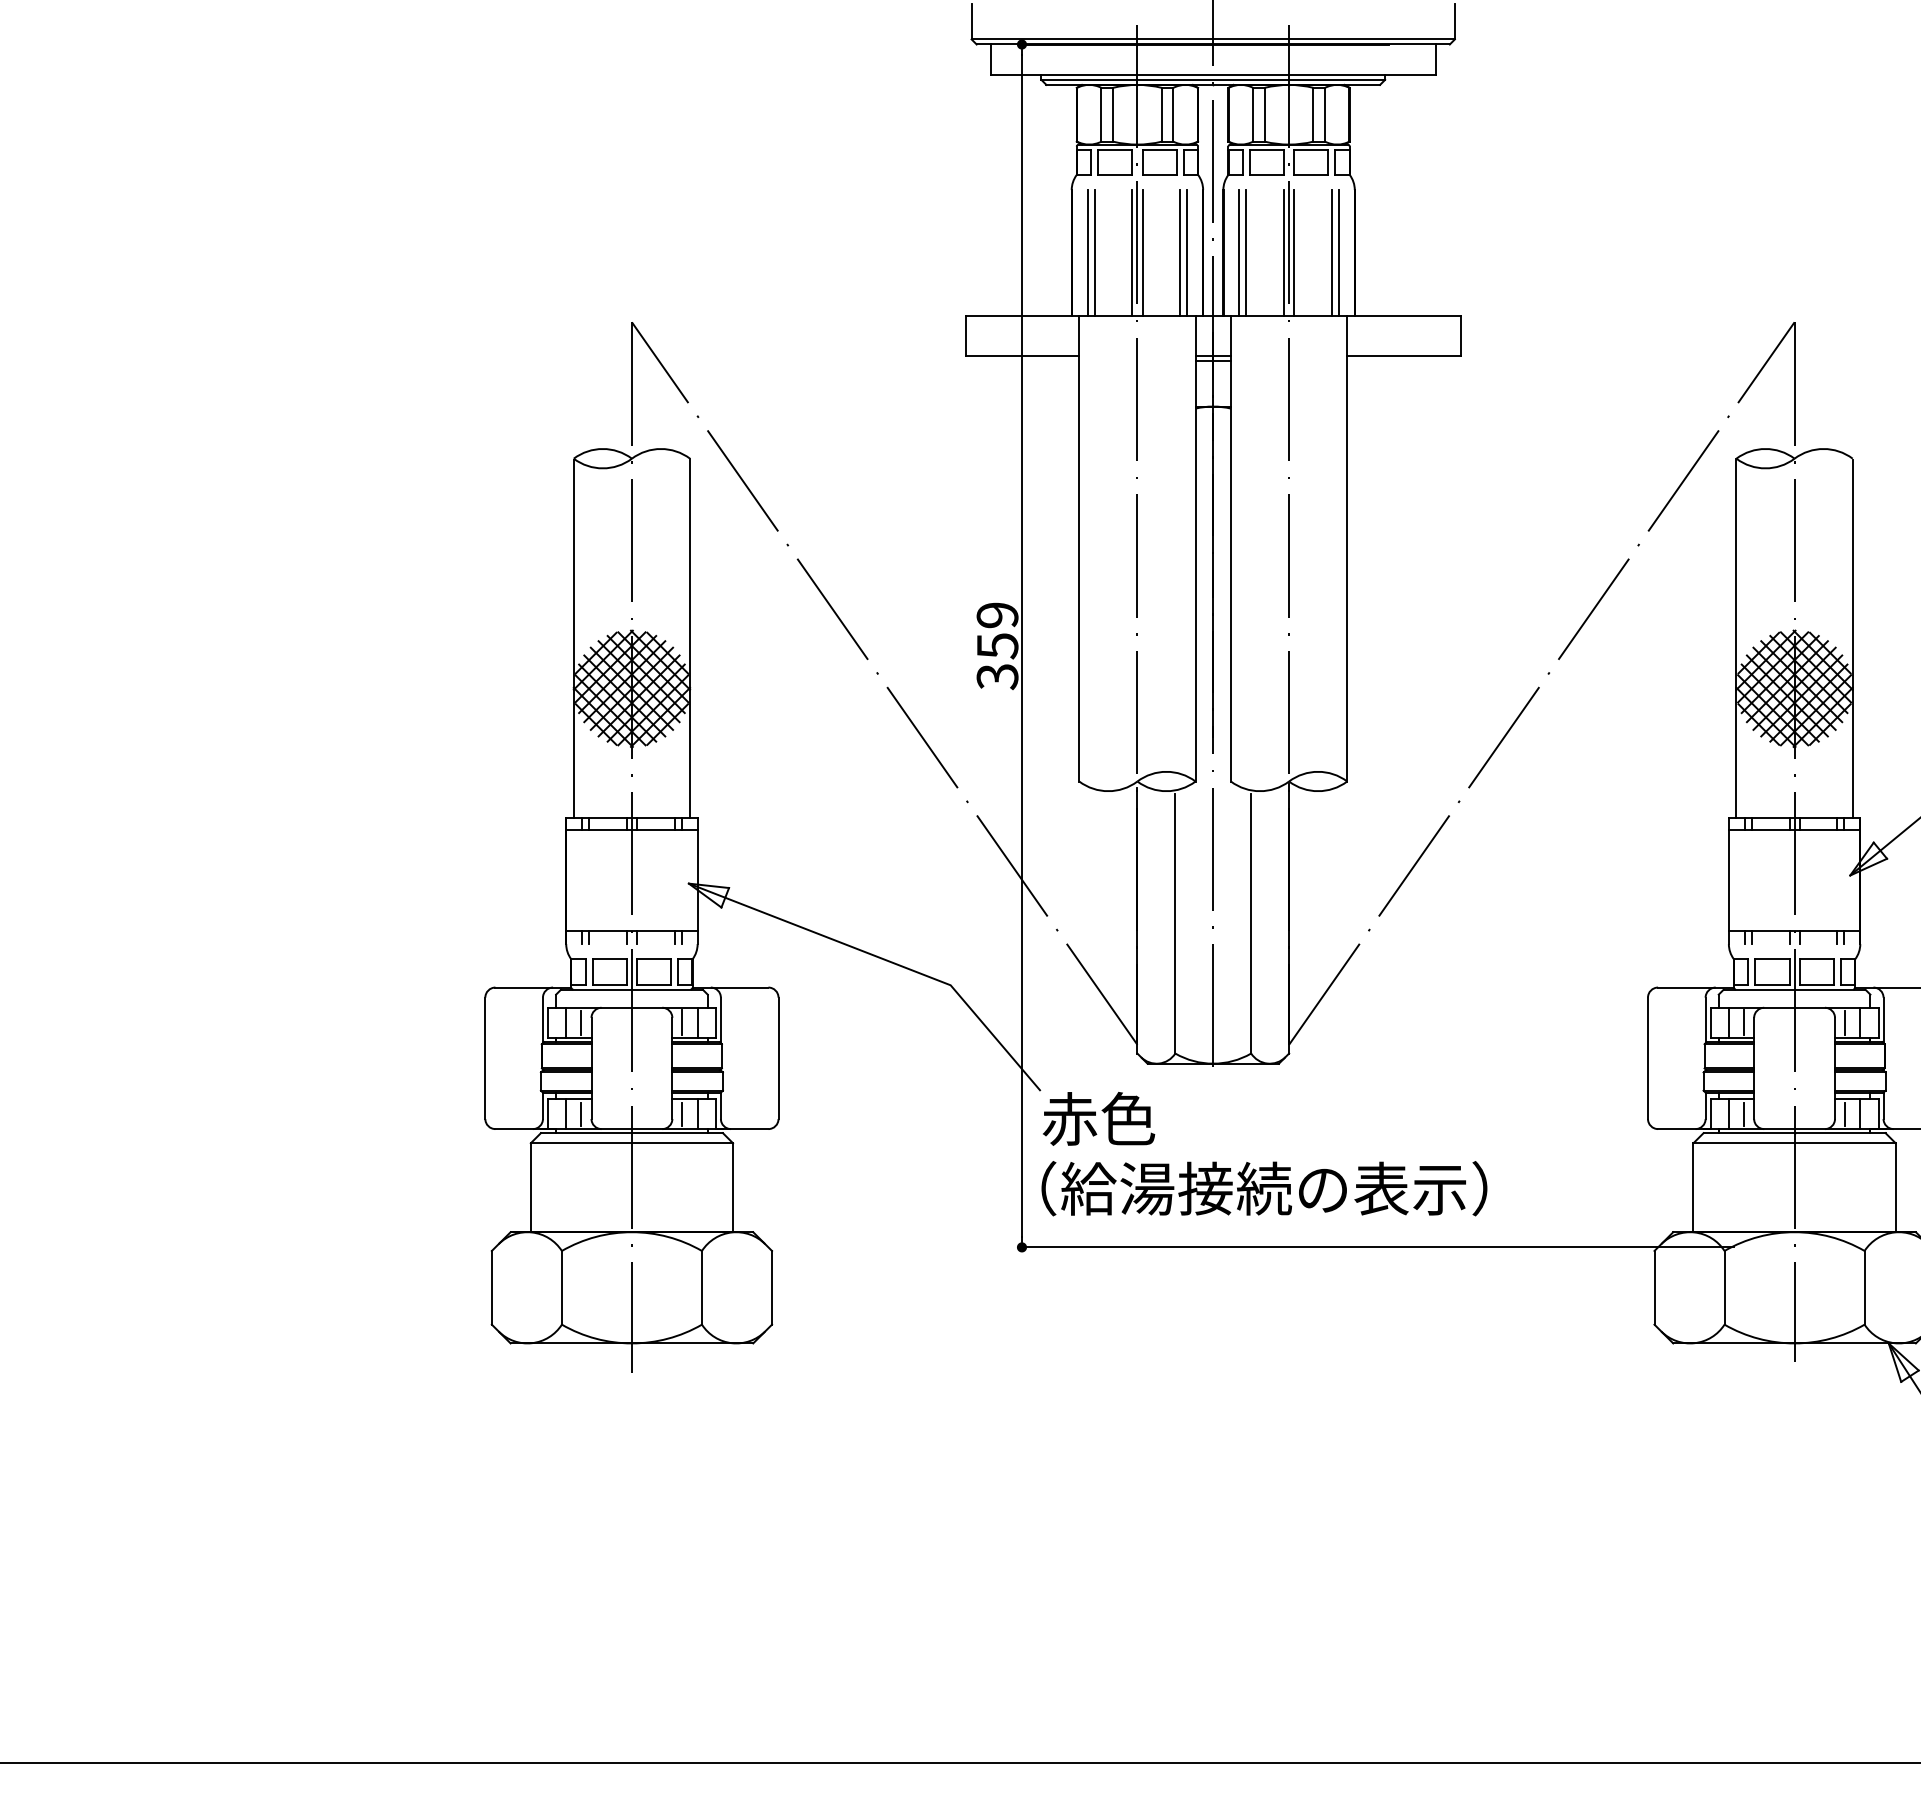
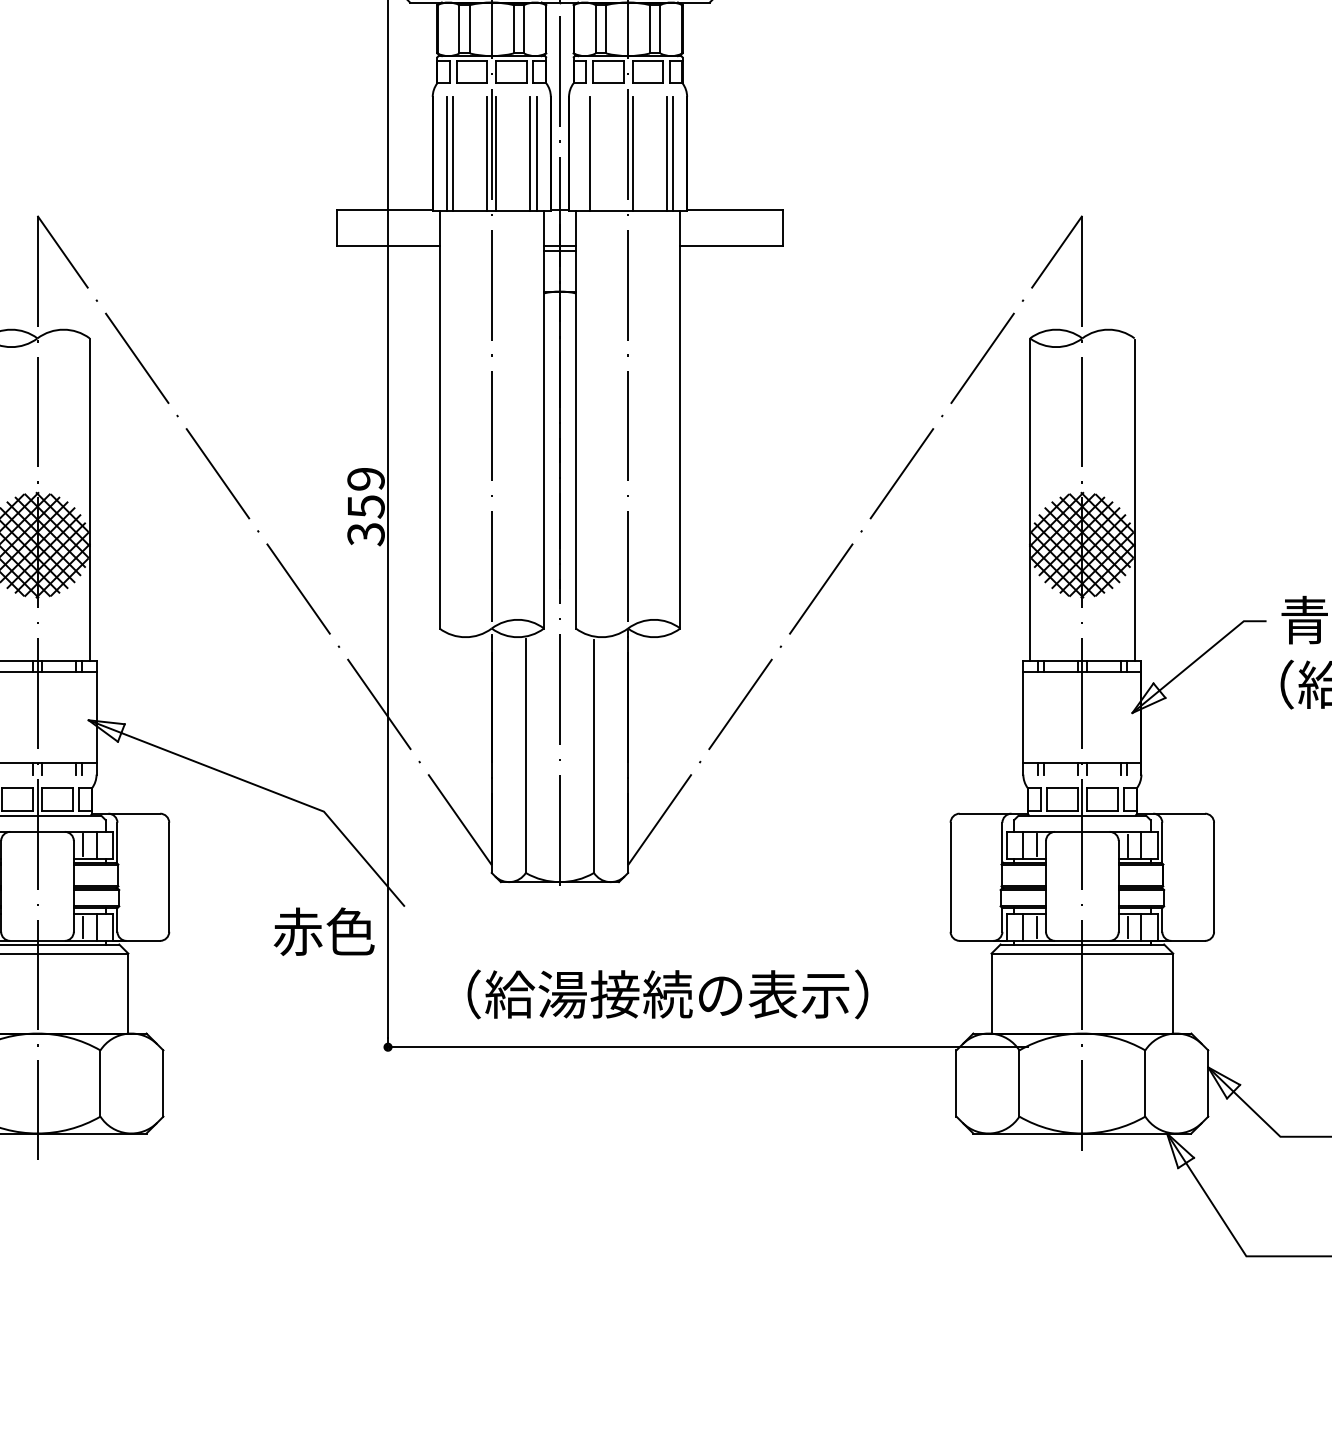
line: (1239, 253) -> (583, 153), removed
line: (1284, 253) -> (623, 153), removed
text: (1099, 1118) -> (324, 931), moved
text: (1264, 1188) -> (668, 994), moved

